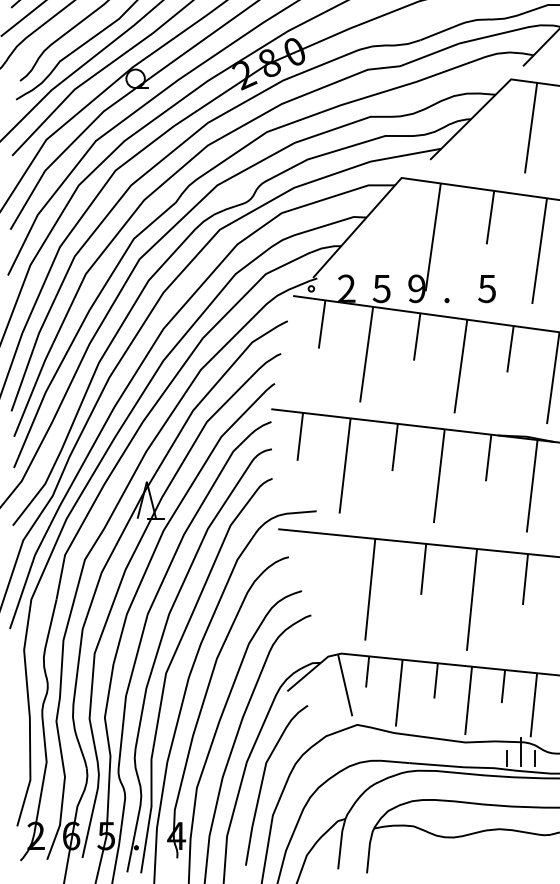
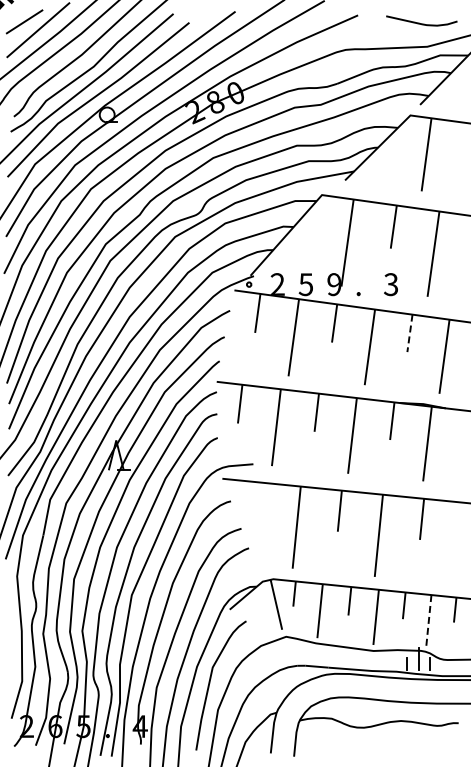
text: (487, 288) -> (391, 284), 5 -> 3
line: (509, 349) -> (409, 333), solid -> dashed
line: (533, 704) -> (428, 620), solid -> dashed

